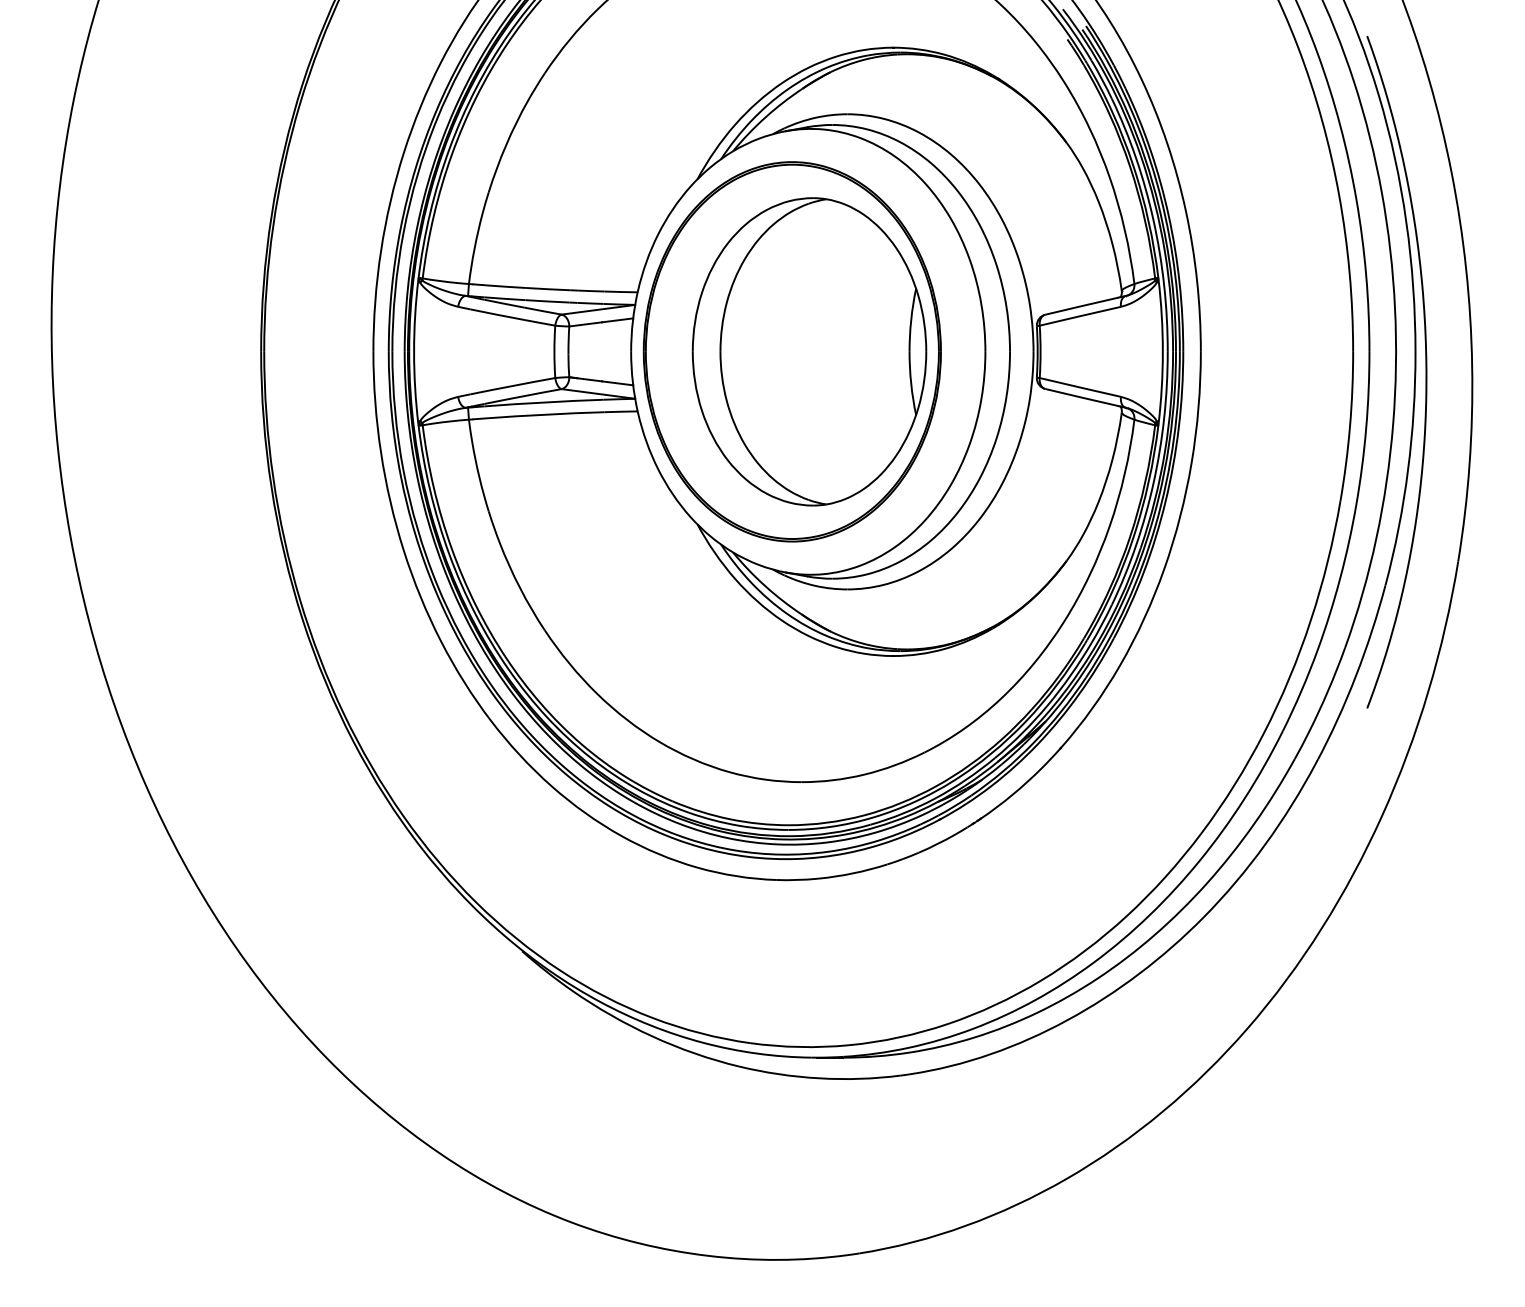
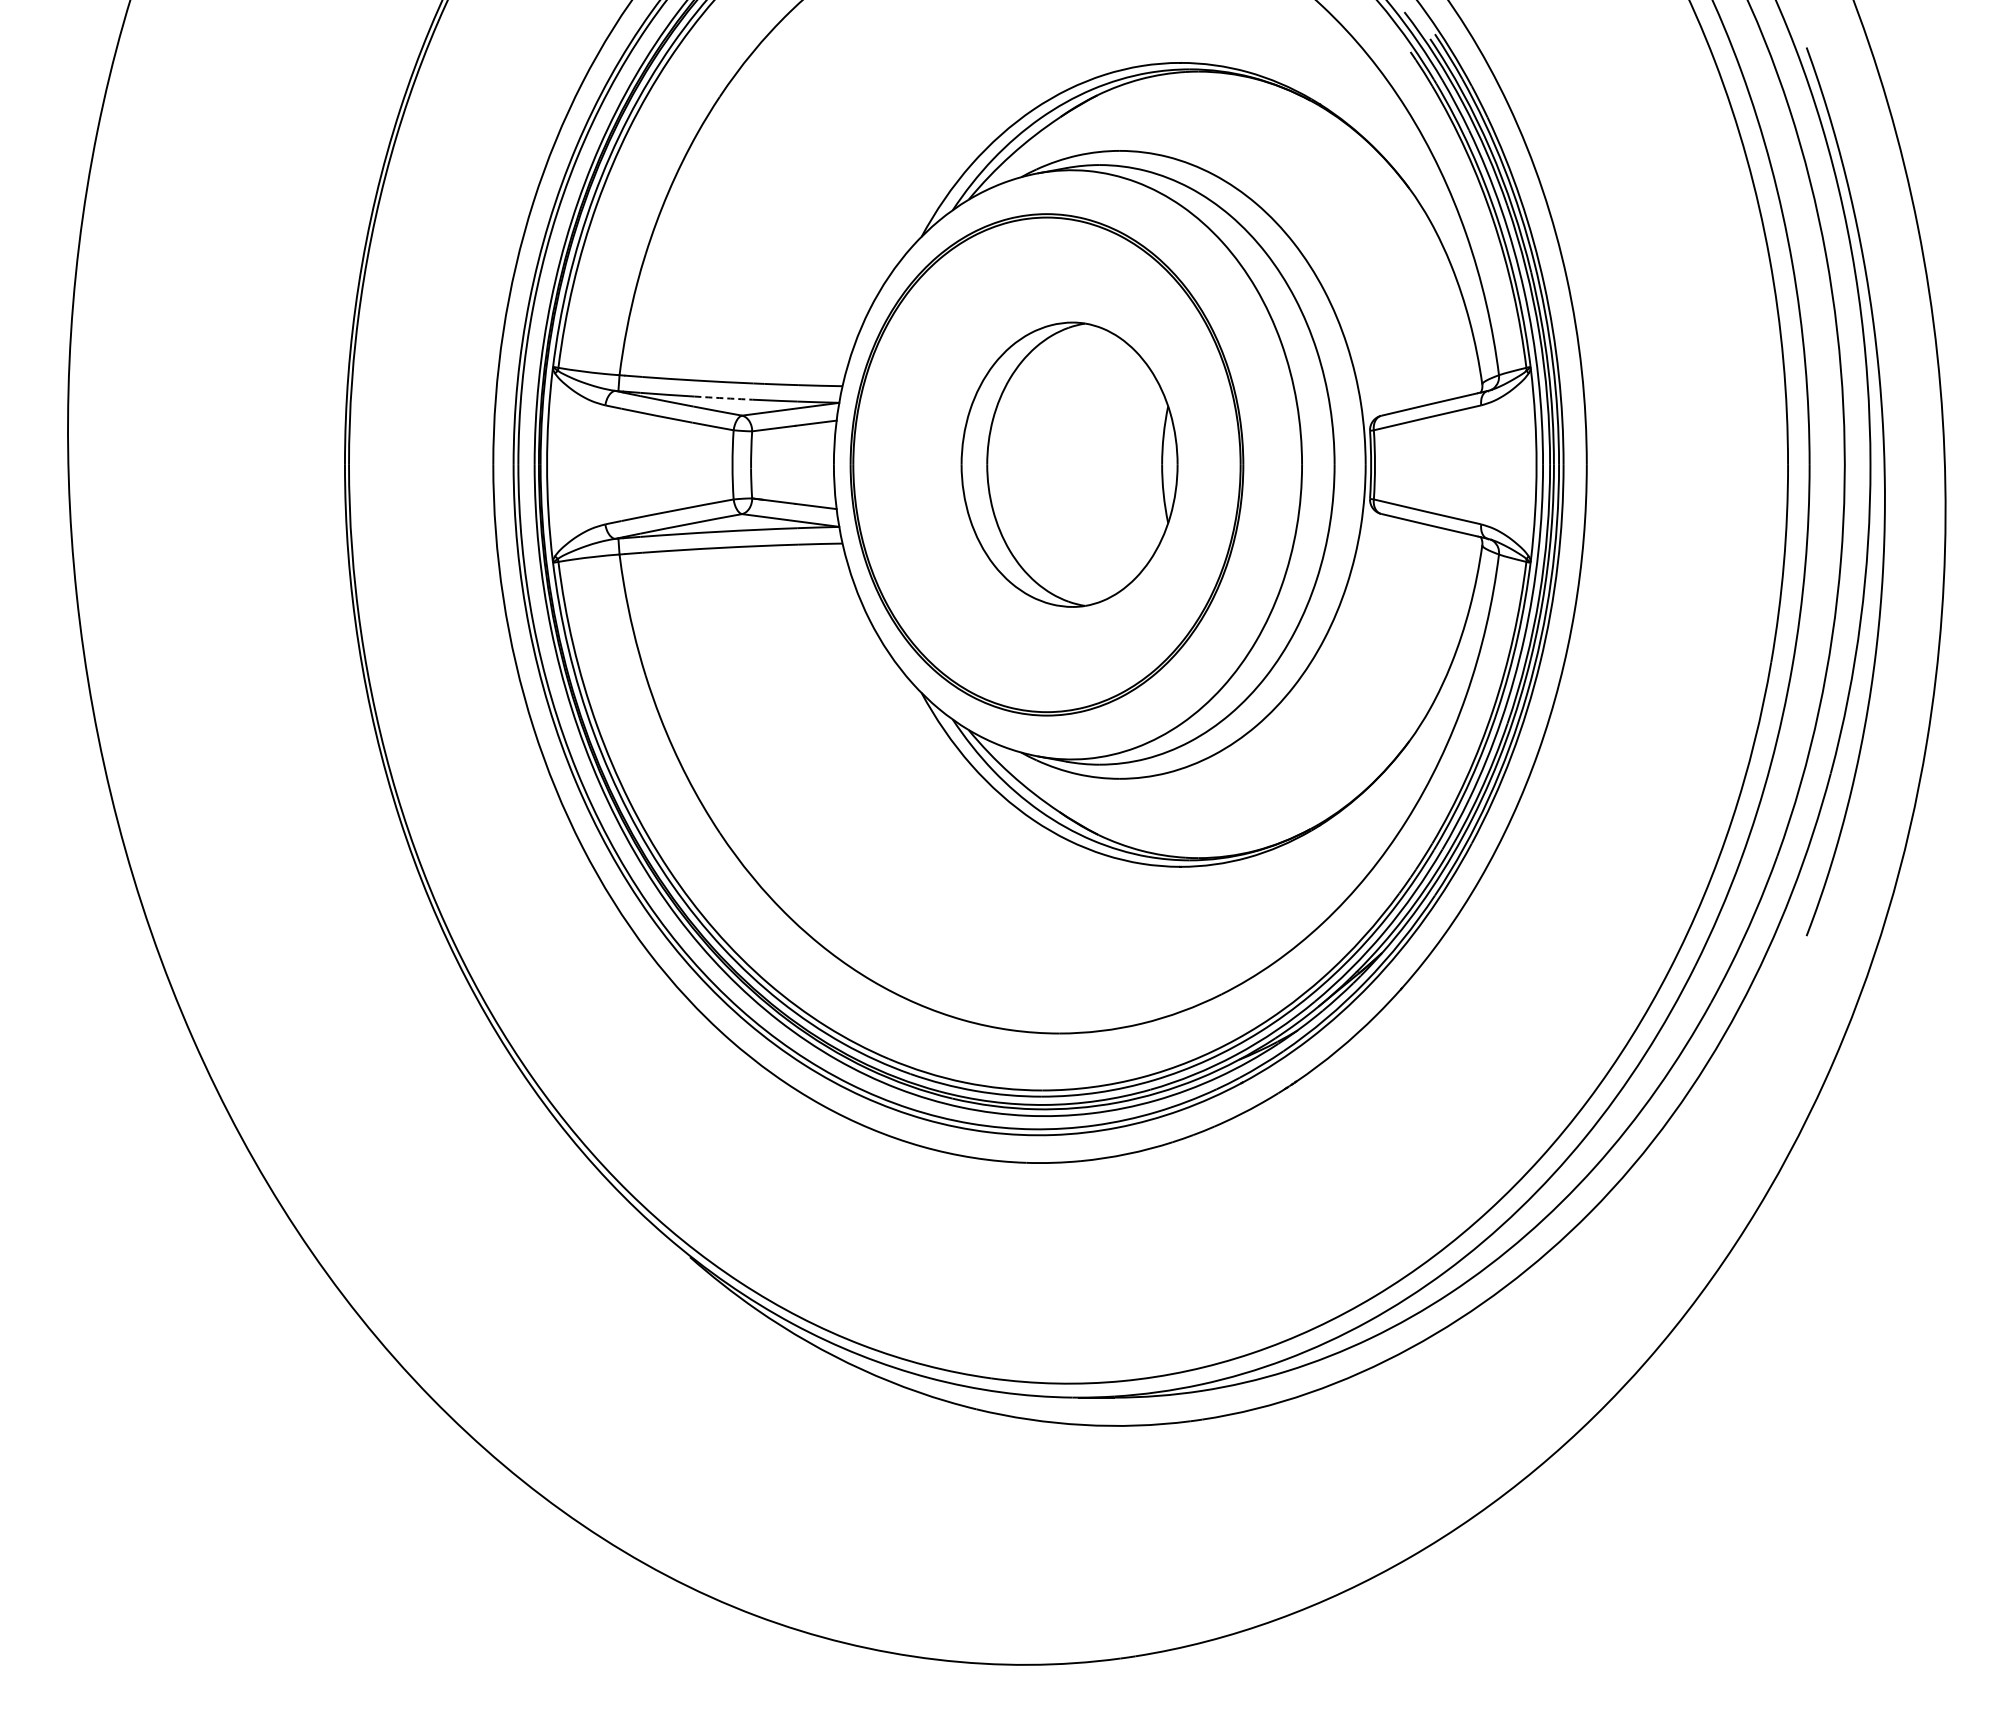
arc: (547, 301) -> (723, 398), solid -> dashed
part: (809, 351) -> (1069, 464), size x0.7

